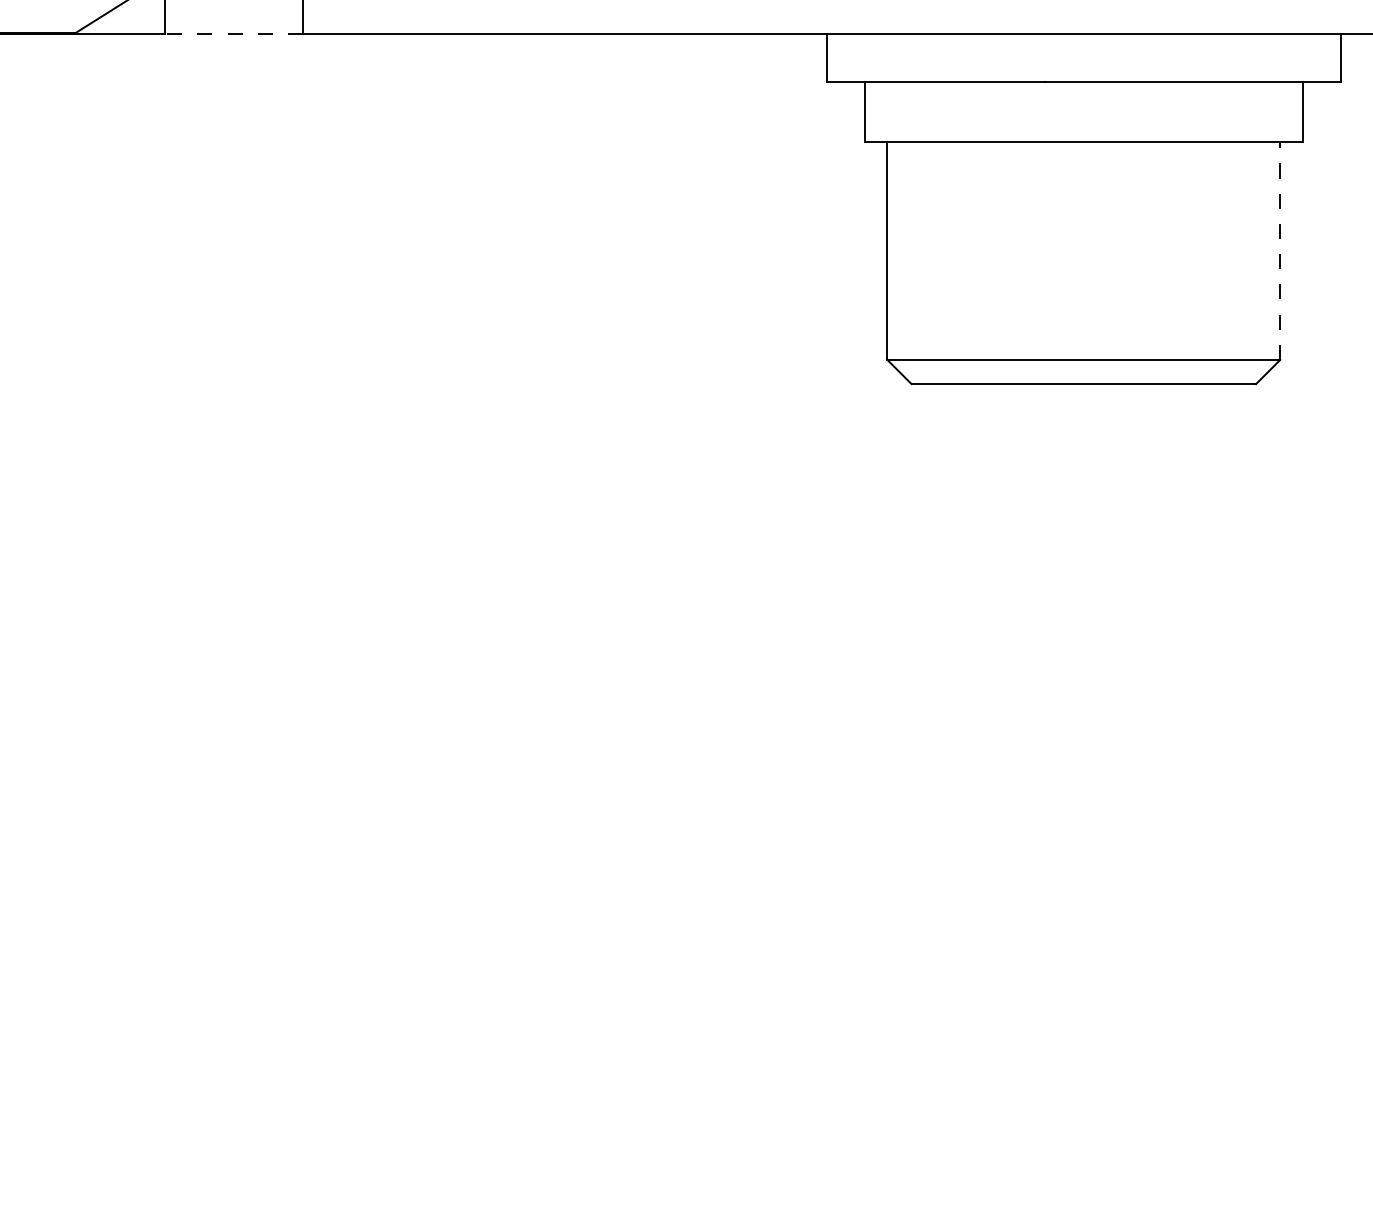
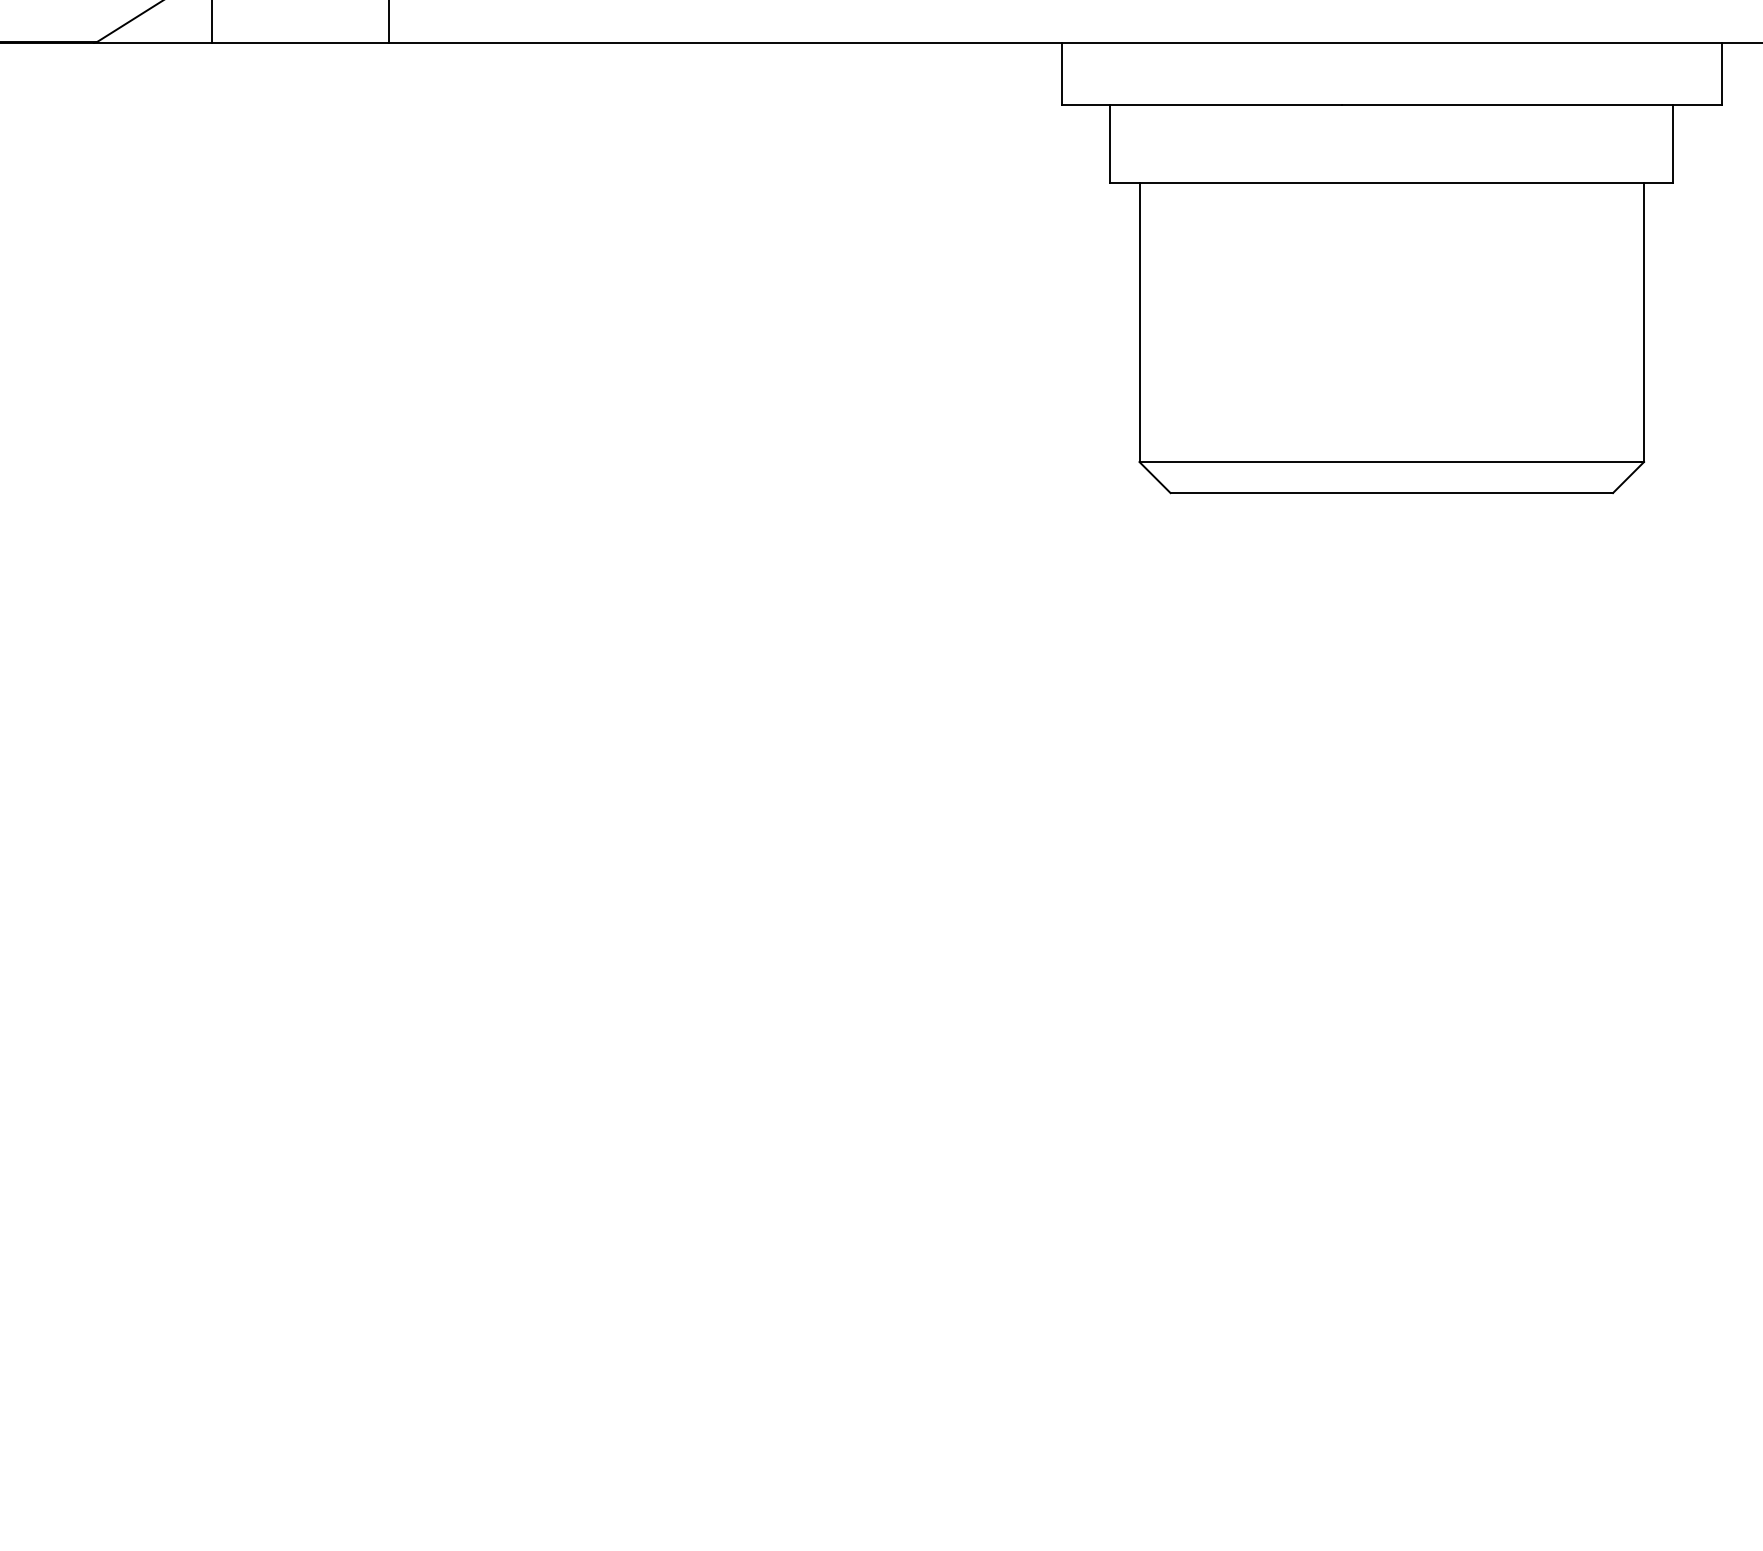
line: (234, 33) -> (300, 42), dashed -> solid
line: (1280, 251) -> (1644, 322), dashed -> solid

